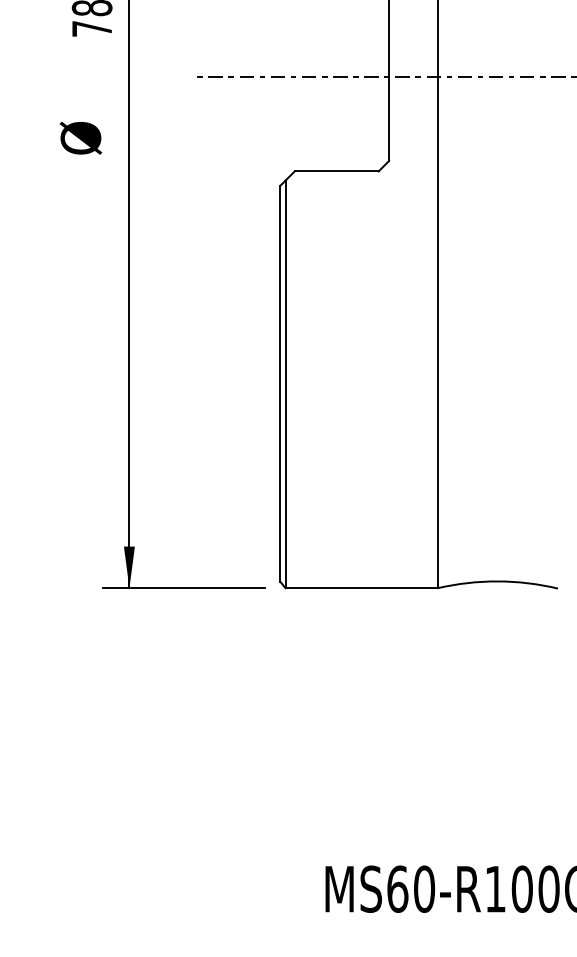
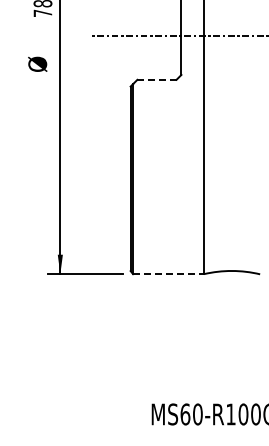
line: (335, 170) -> (156, 79), solid -> dashed
line: (363, 588) -> (169, 274), solid -> dashed

